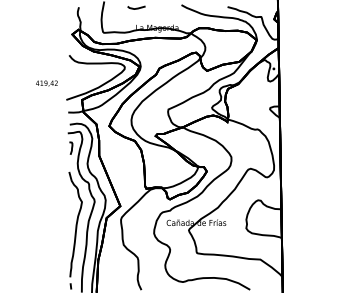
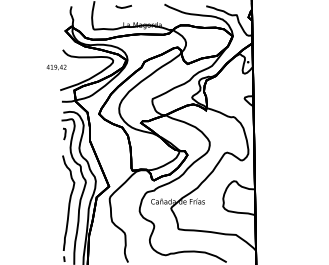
text: (46, 83) -> (56, 67), moved

